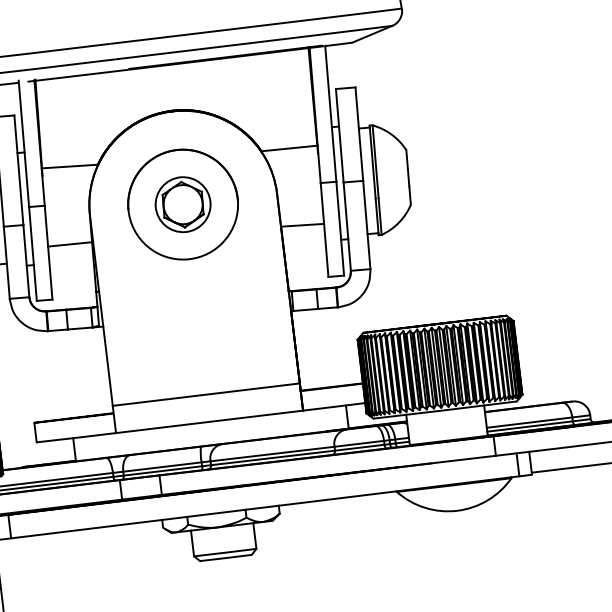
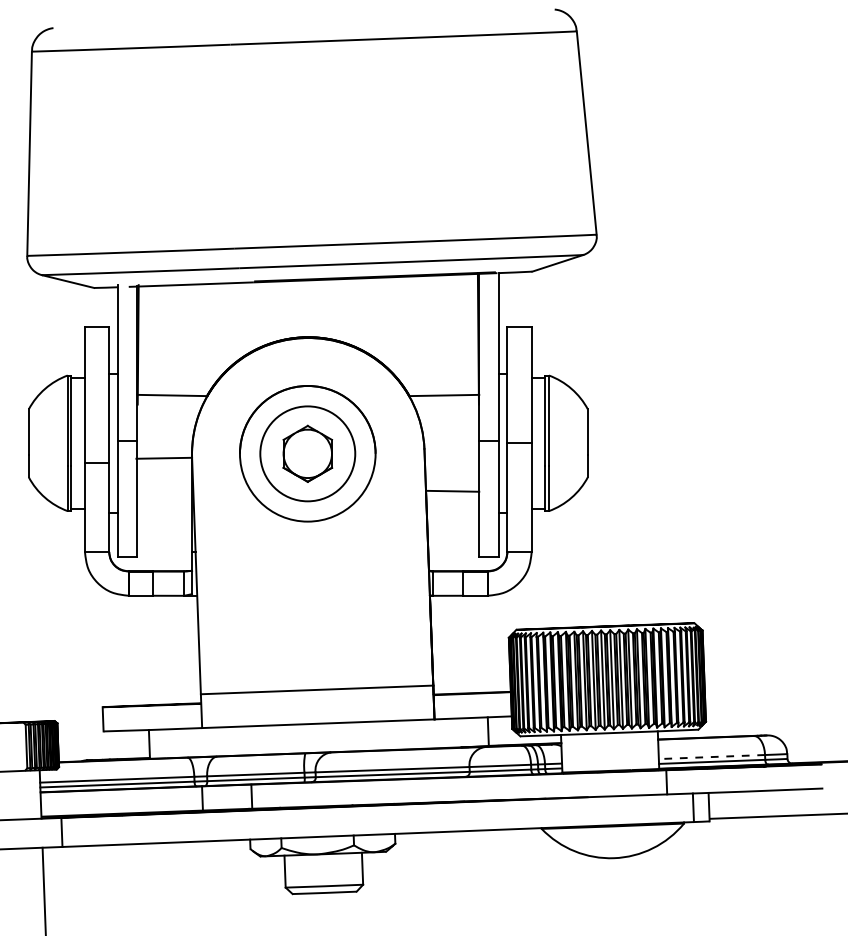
circle: (182, 204) -> (307, 453), size x1.4
line: (69, 243) -> (163, 457), moved
line: (529, 423) -> (711, 757), solid -> dashed

